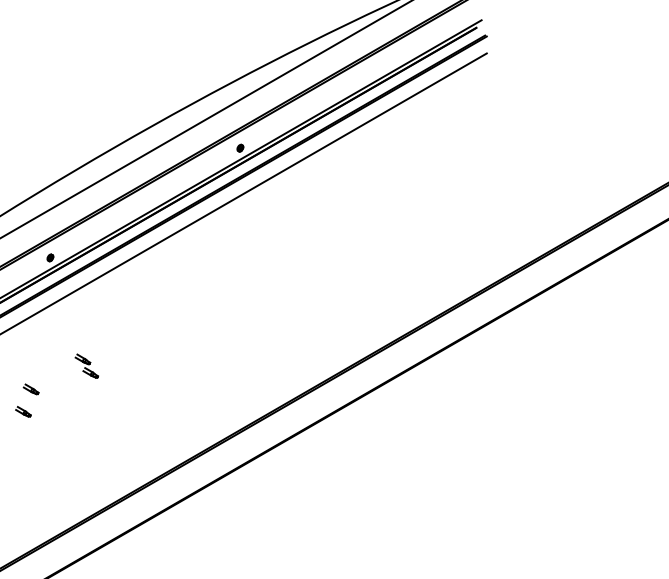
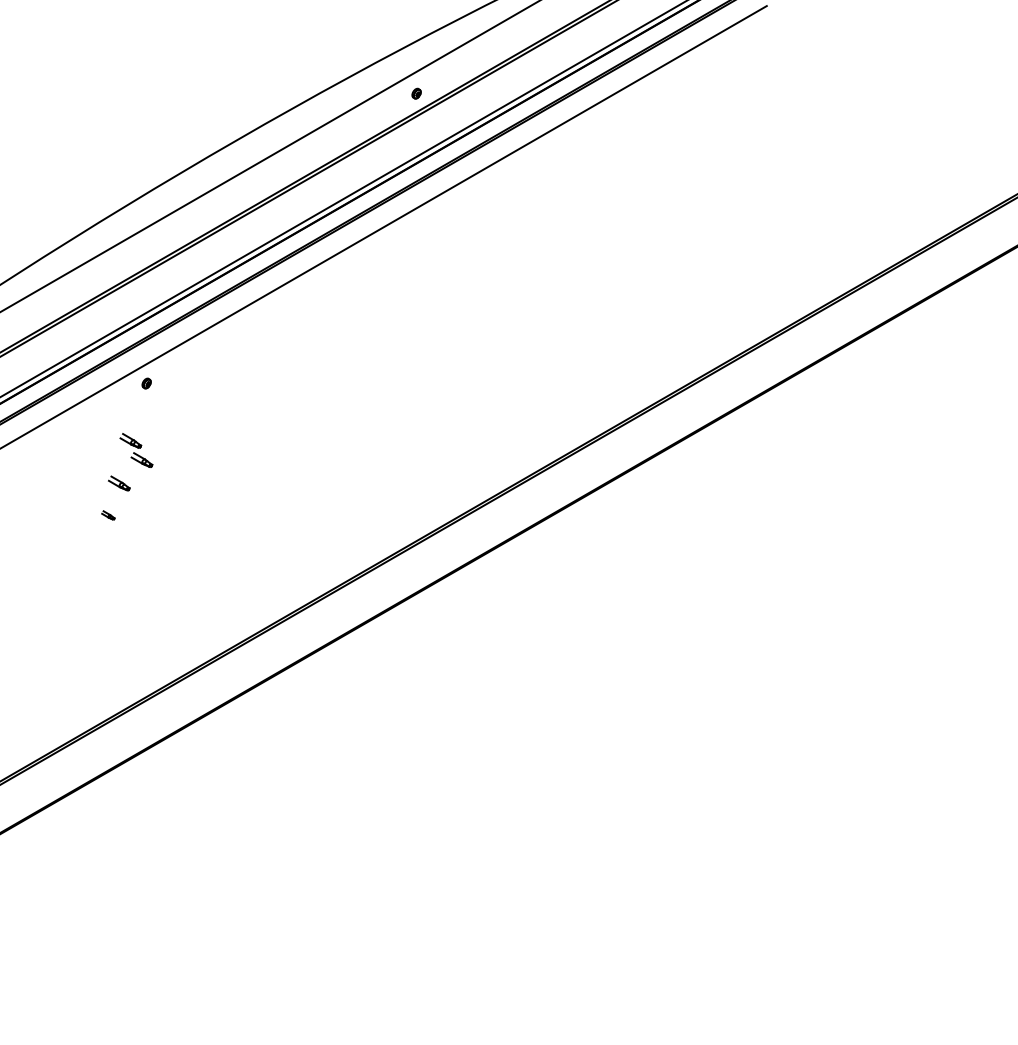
part: (240, 148) -> (416, 93), moved
part: (50, 257) -> (146, 383), moved
part: (86, 366) -> (136, 450), moved
part: (23, 411) -> (108, 515), size x0.6

